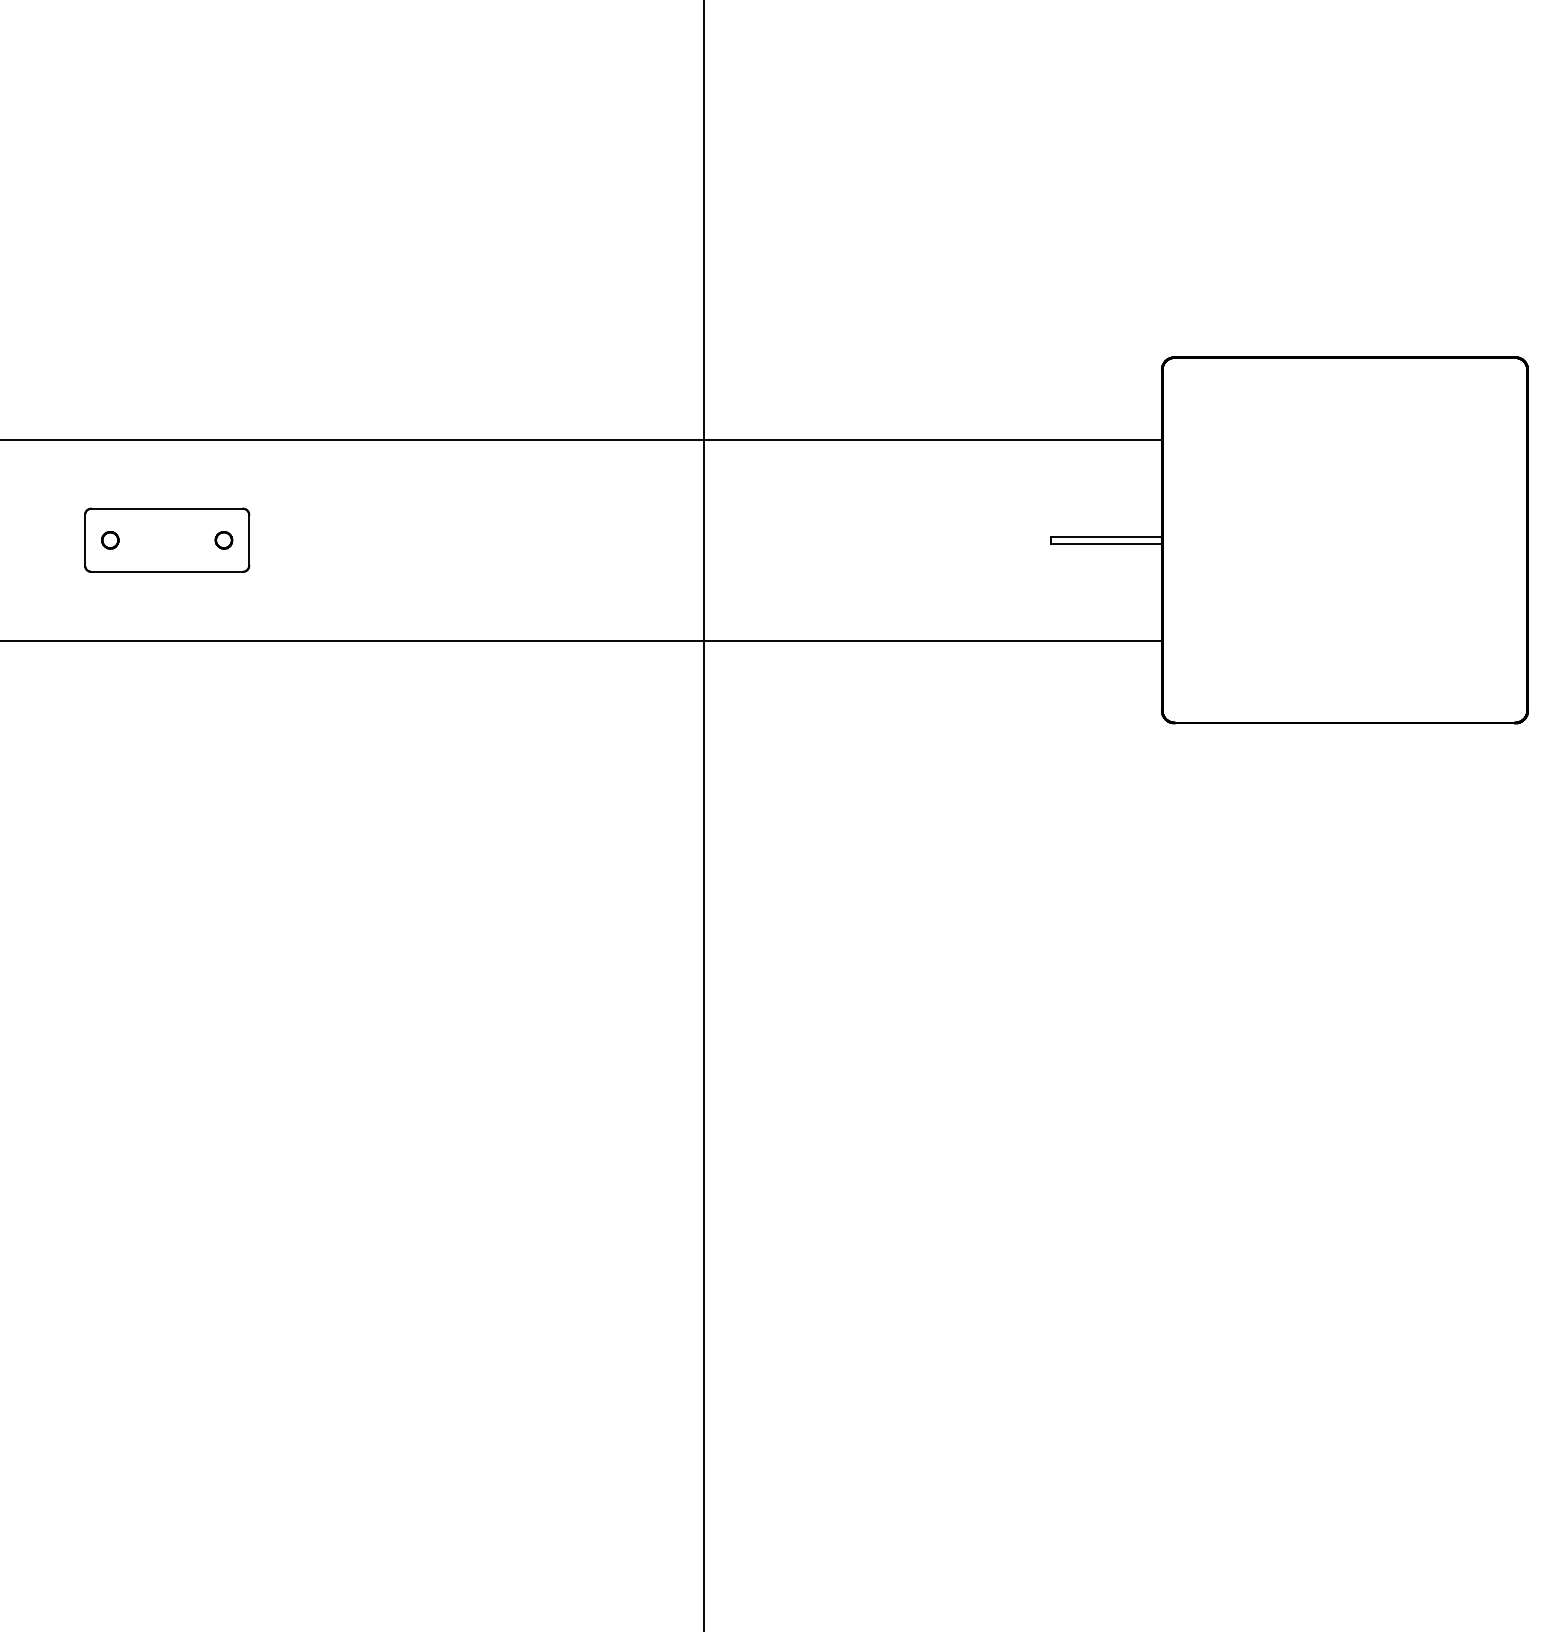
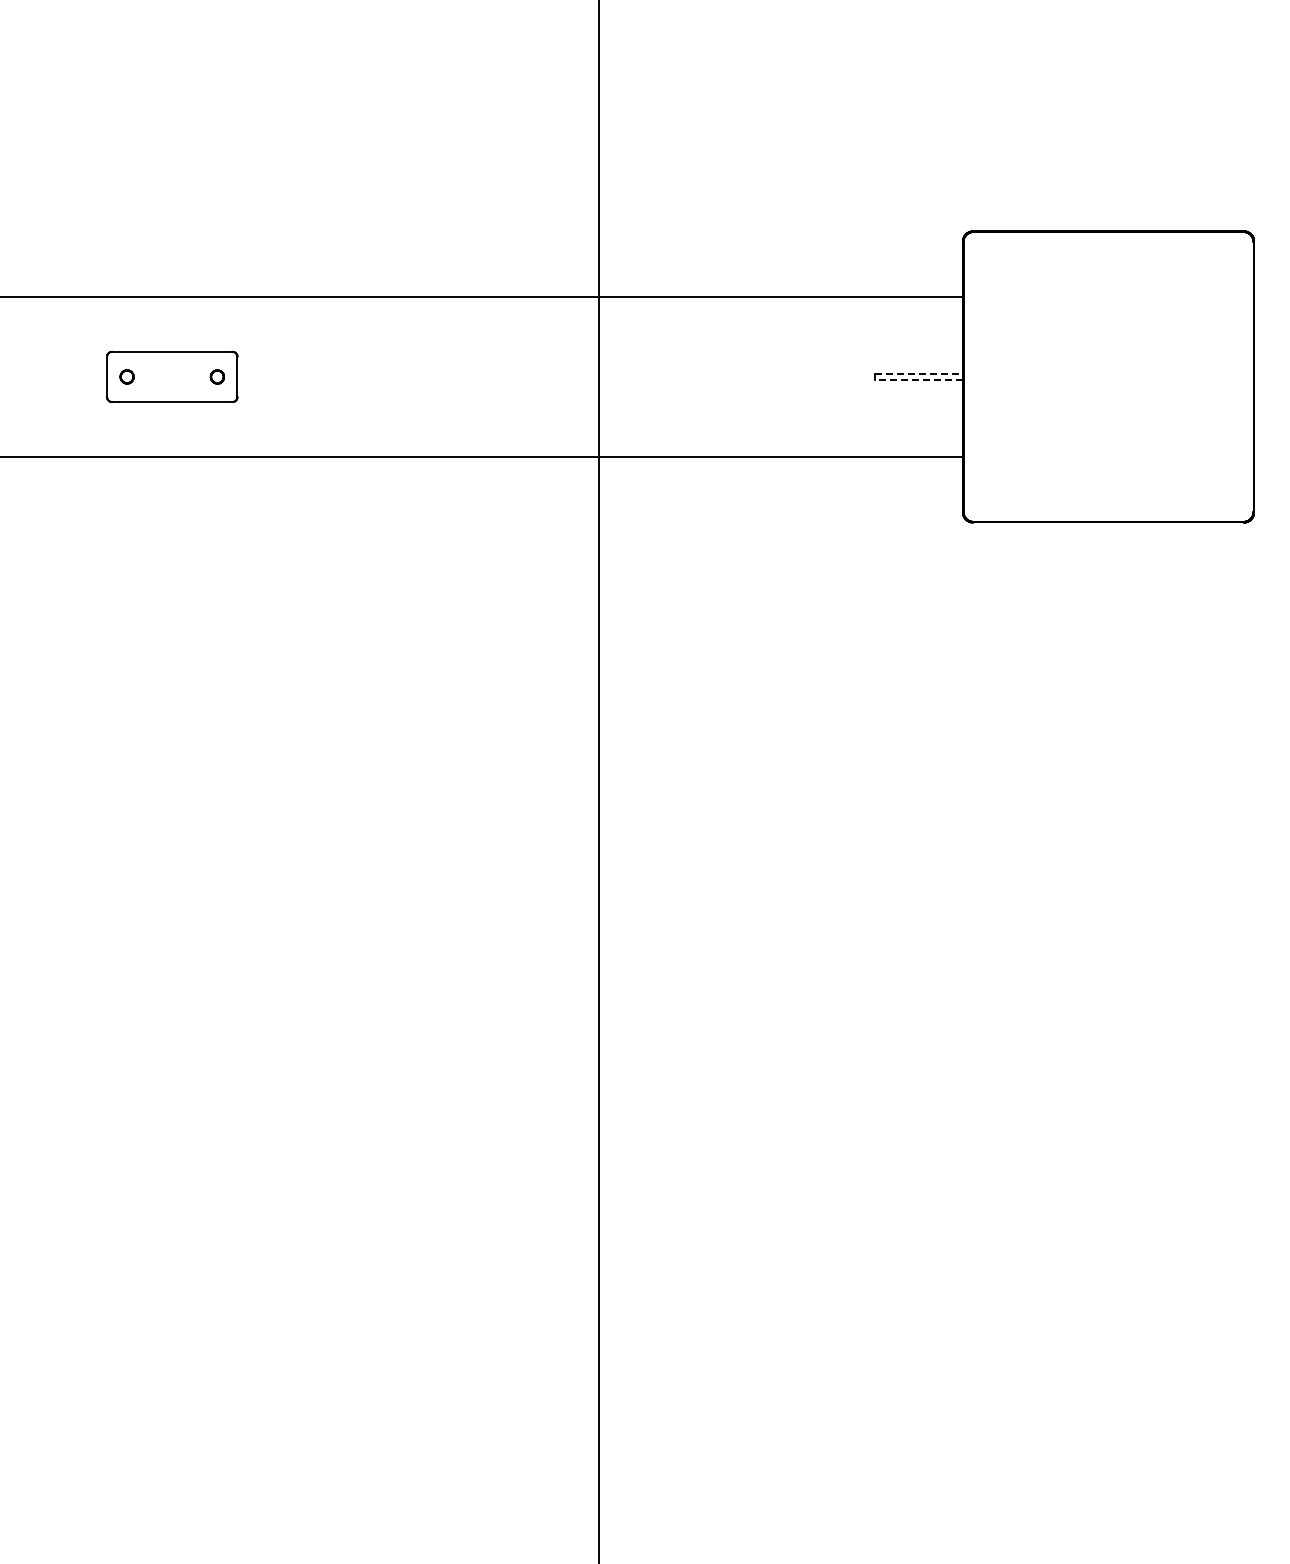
line: (1107, 535) -> (919, 373), solid -> dashed
line: (1105, 543) -> (918, 379), solid -> dashed

